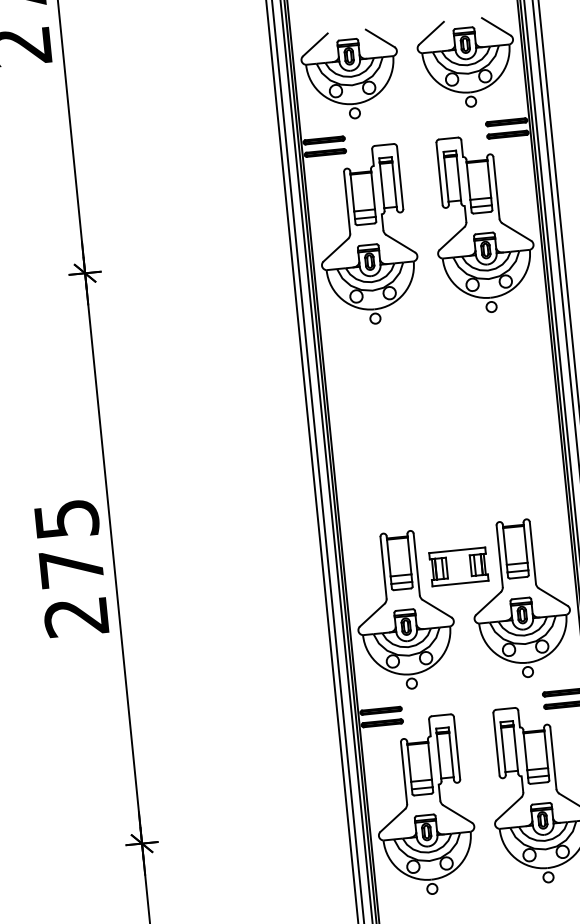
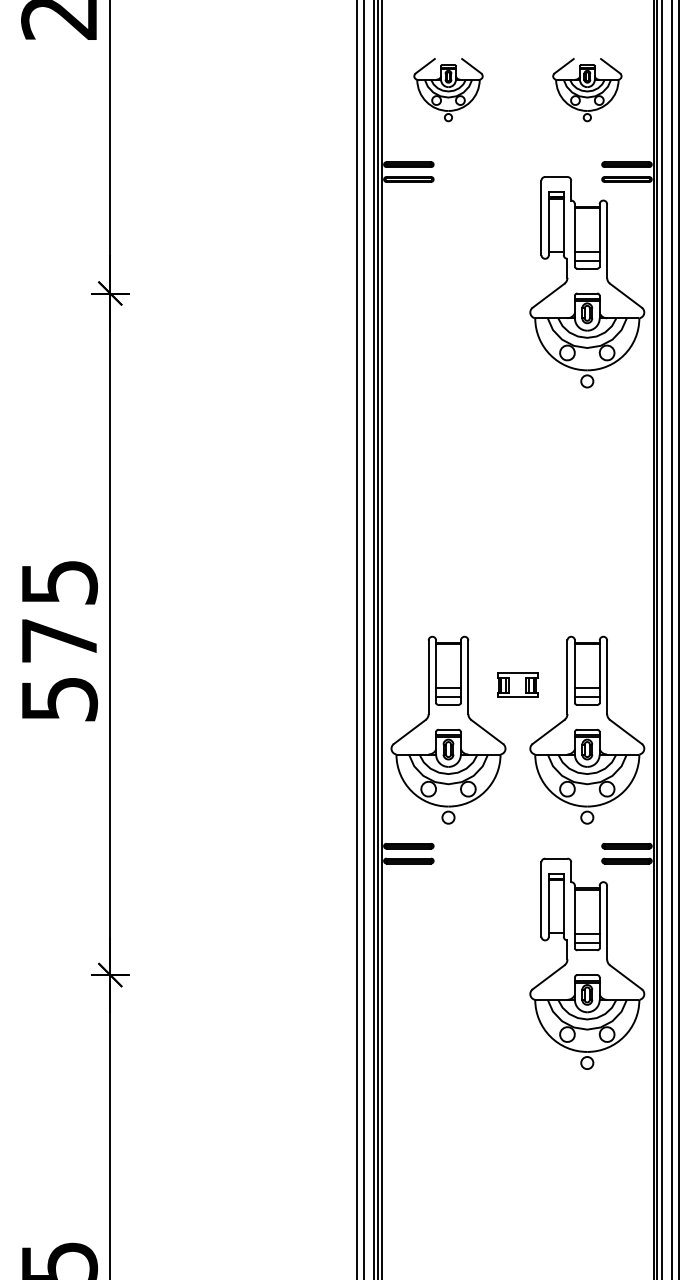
part: (467, 62) -> (587, 89), size x0.6
part: (351, 74) -> (448, 89), size x0.6
part: (367, 235) -> (448, 282), removed
part: (458, 566) -> (517, 684), size x0.6
text: (76, 617) -> (59, 699), 275 -> 575
part: (424, 805) -> (448, 963), removed

